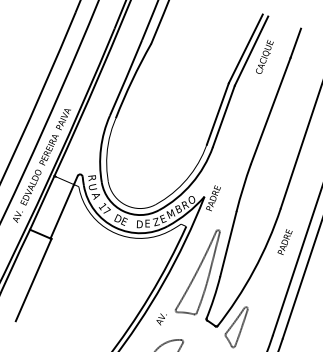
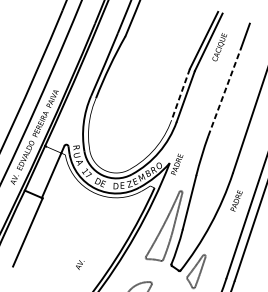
line: (270, 111) -> (224, 92), solid -> dashed
line: (217, 114) -> (180, 94), solid -> dashed
text: (161, 319) -> (80, 265), moved

